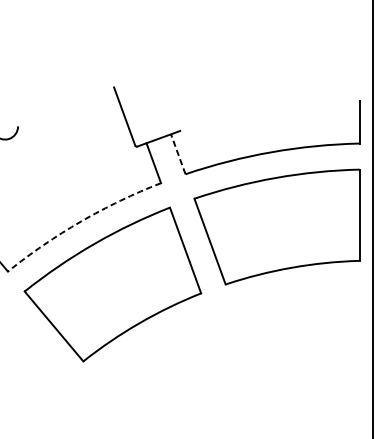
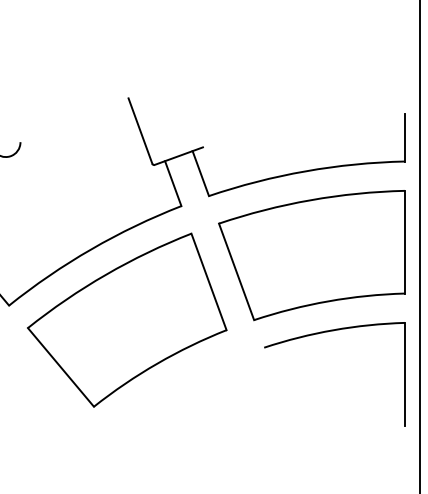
line: (178, 154) -> (200, 173), dashed -> solid
arc: (81, 221) -> (91, 249), dashed -> solid
part: (291, 295) -> (328, 332), added

